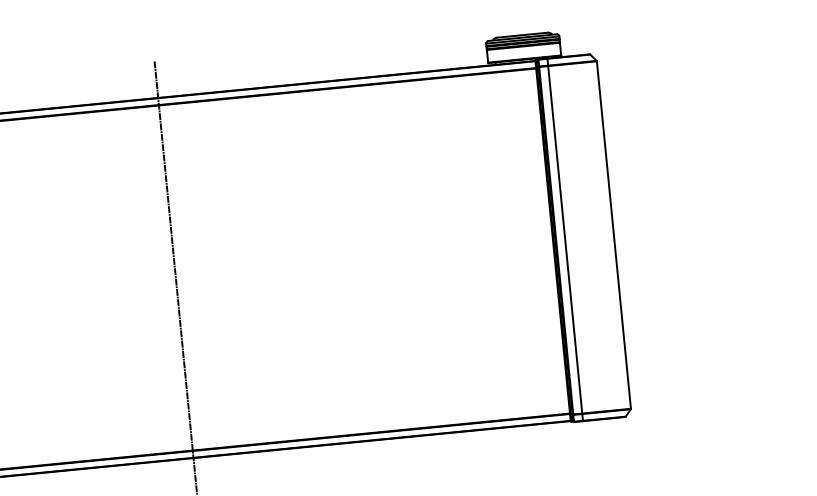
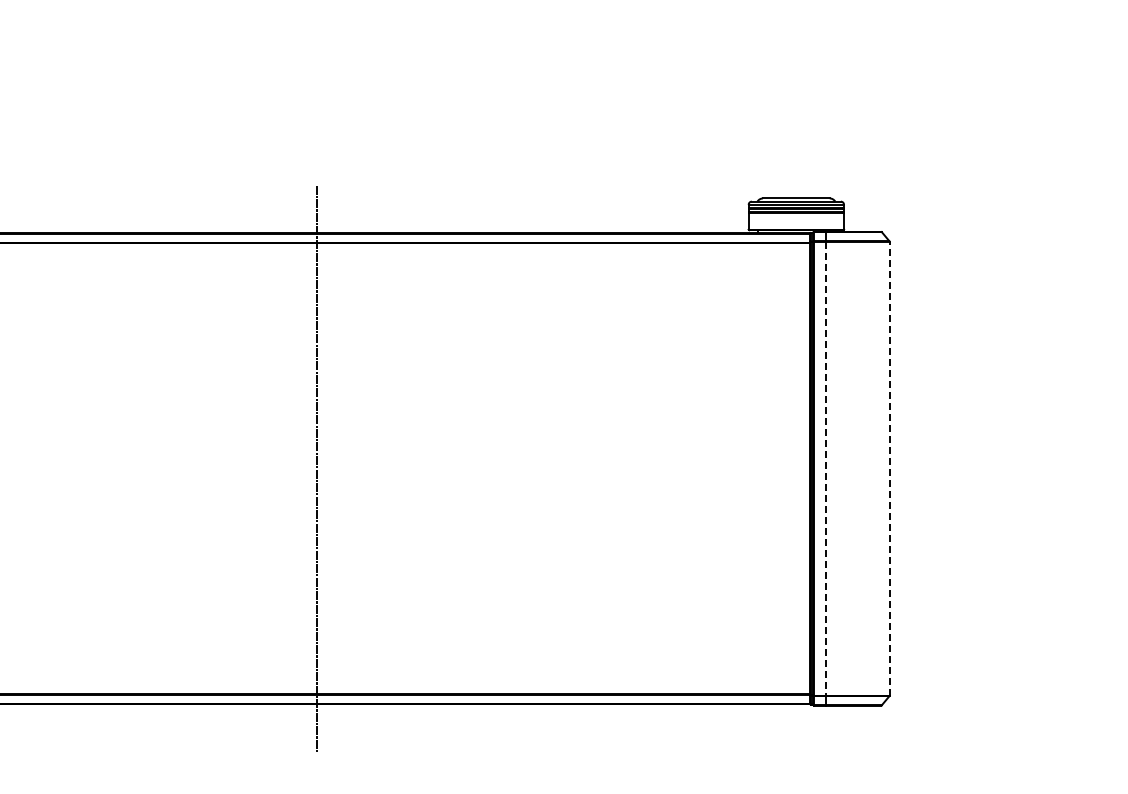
line: (613, 234) -> (889, 468), solid -> dashed
line: (564, 240) -> (825, 469), solid -> dashed

